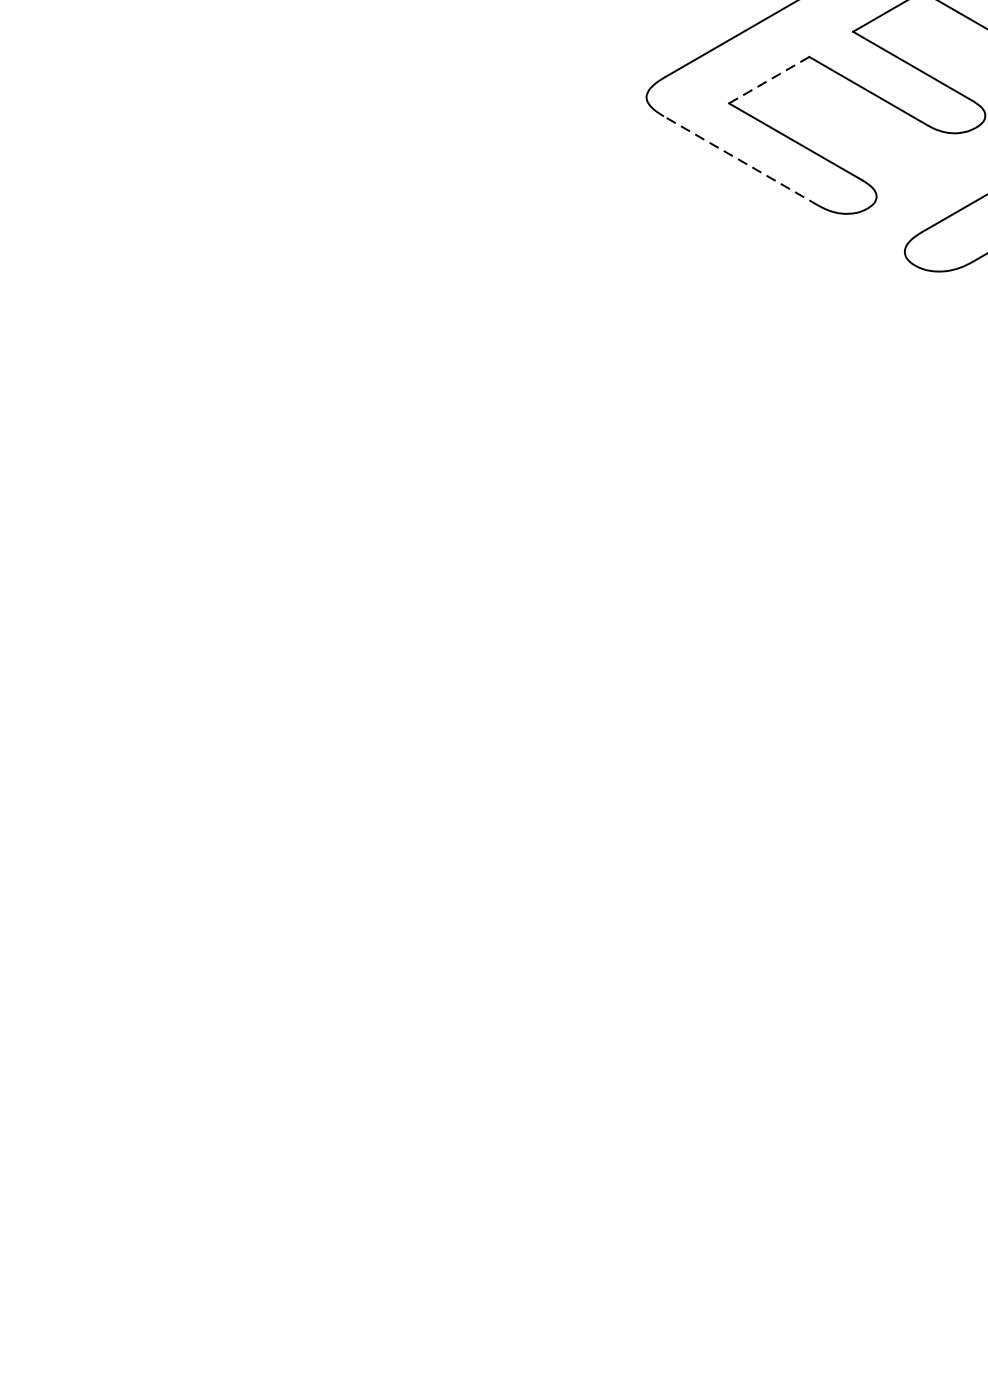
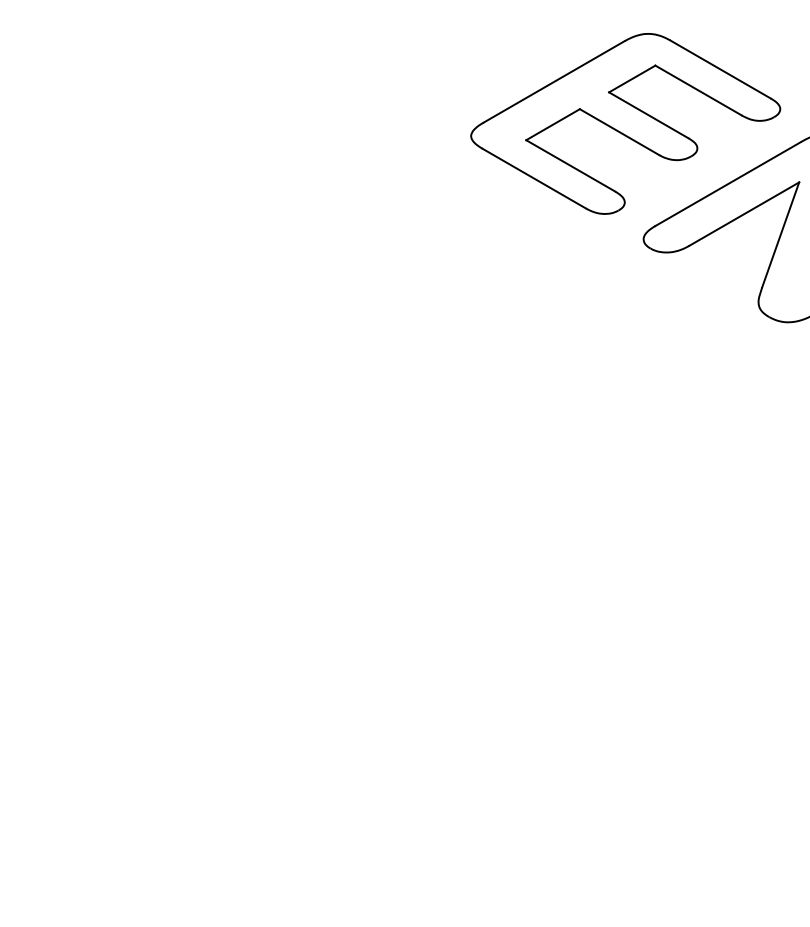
line: (769, 79) -> (553, 124), dashed -> solid
line: (741, 160) -> (534, 178), dashed -> solid

